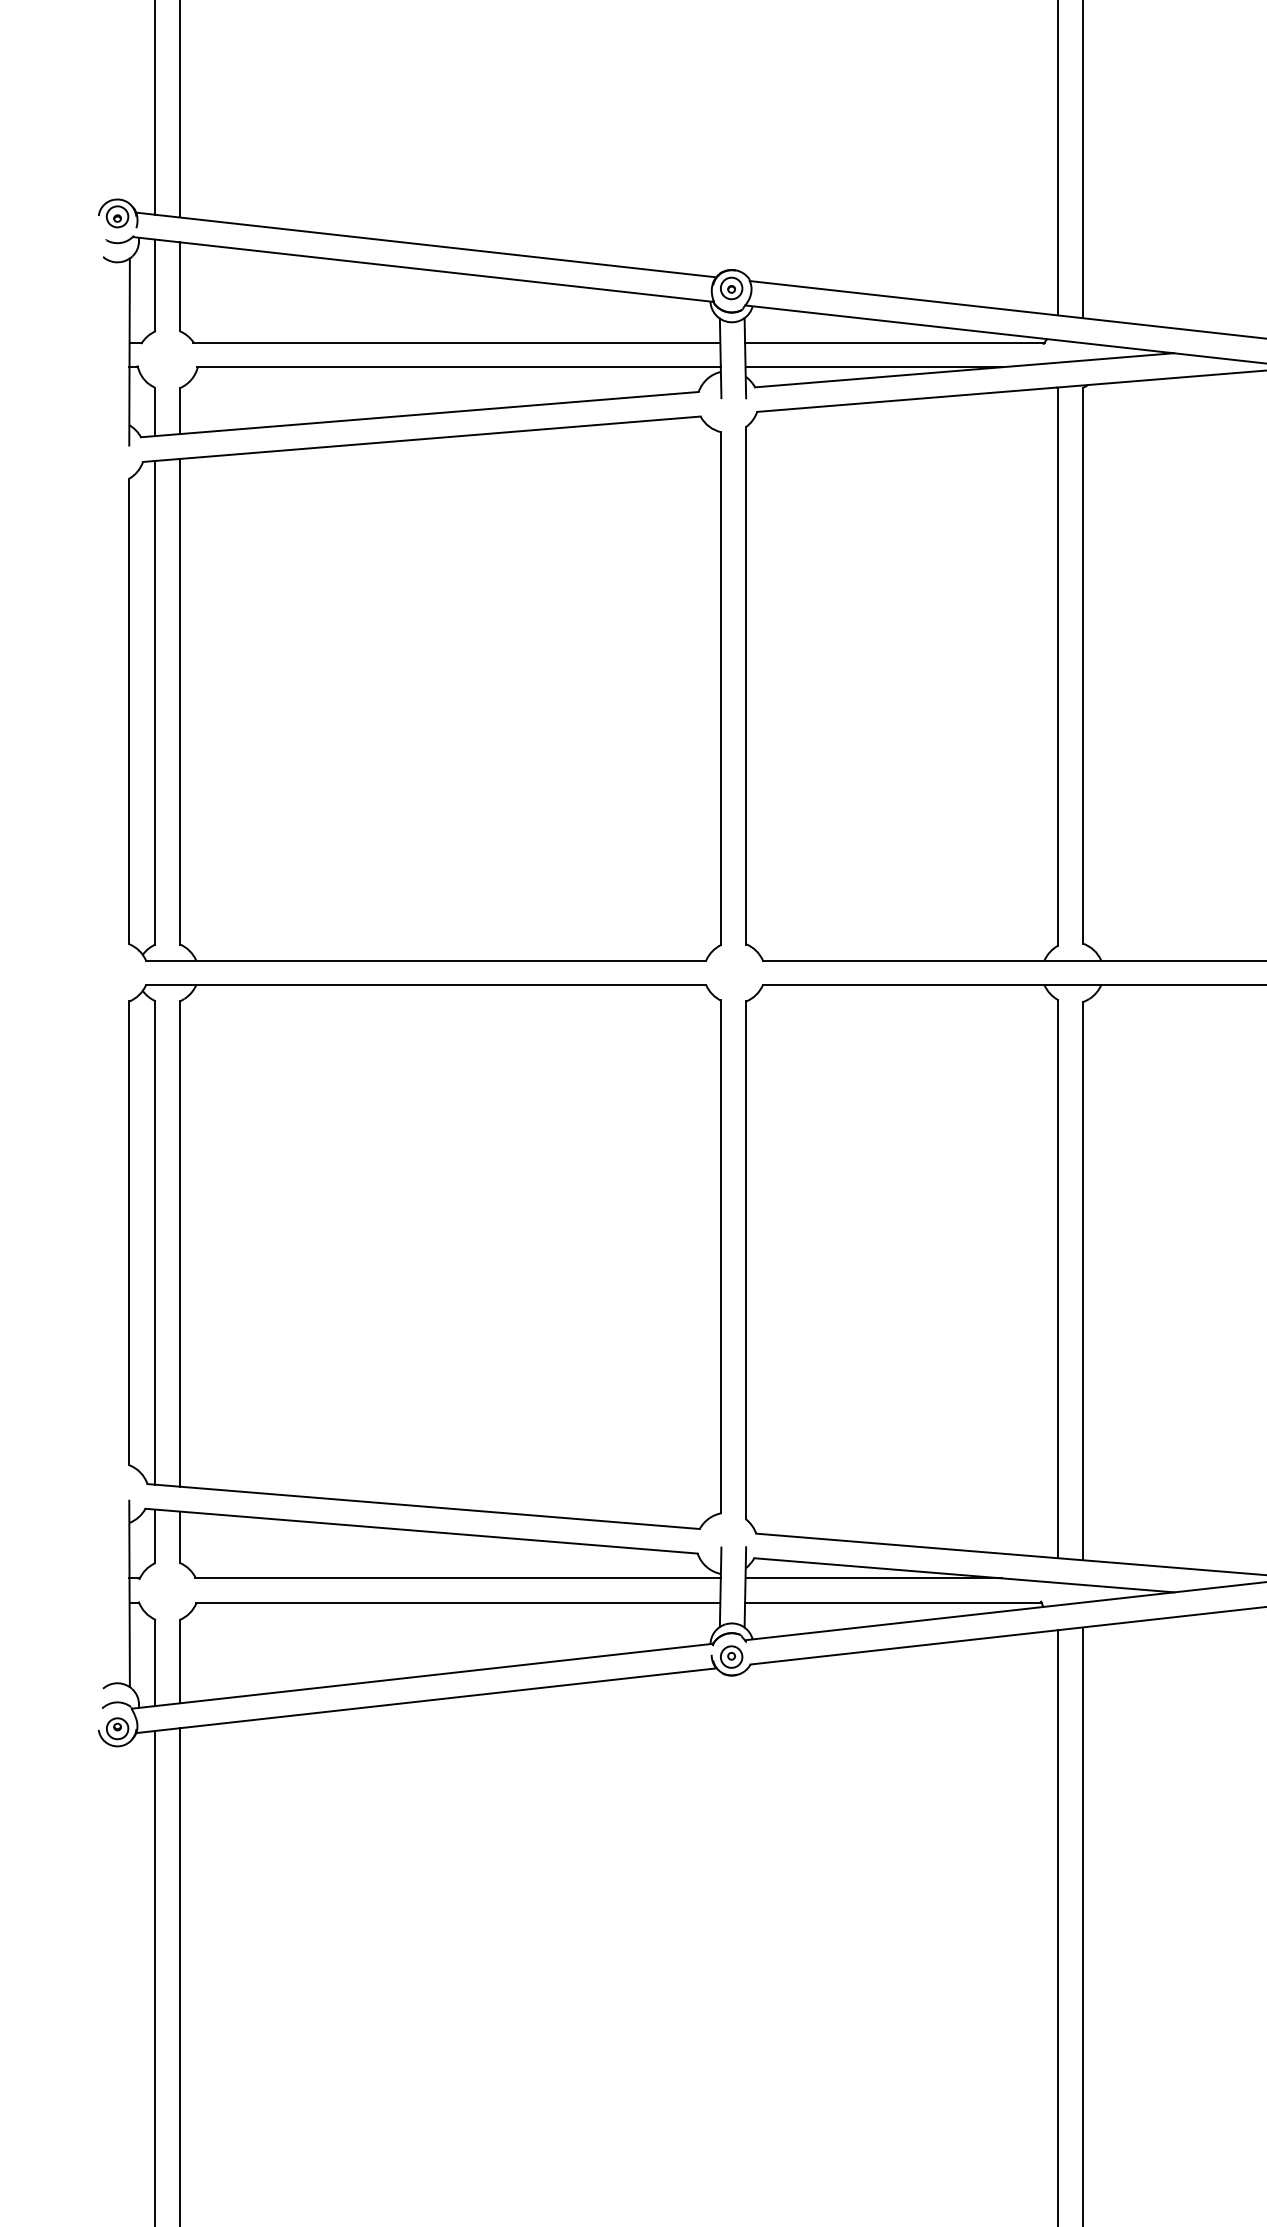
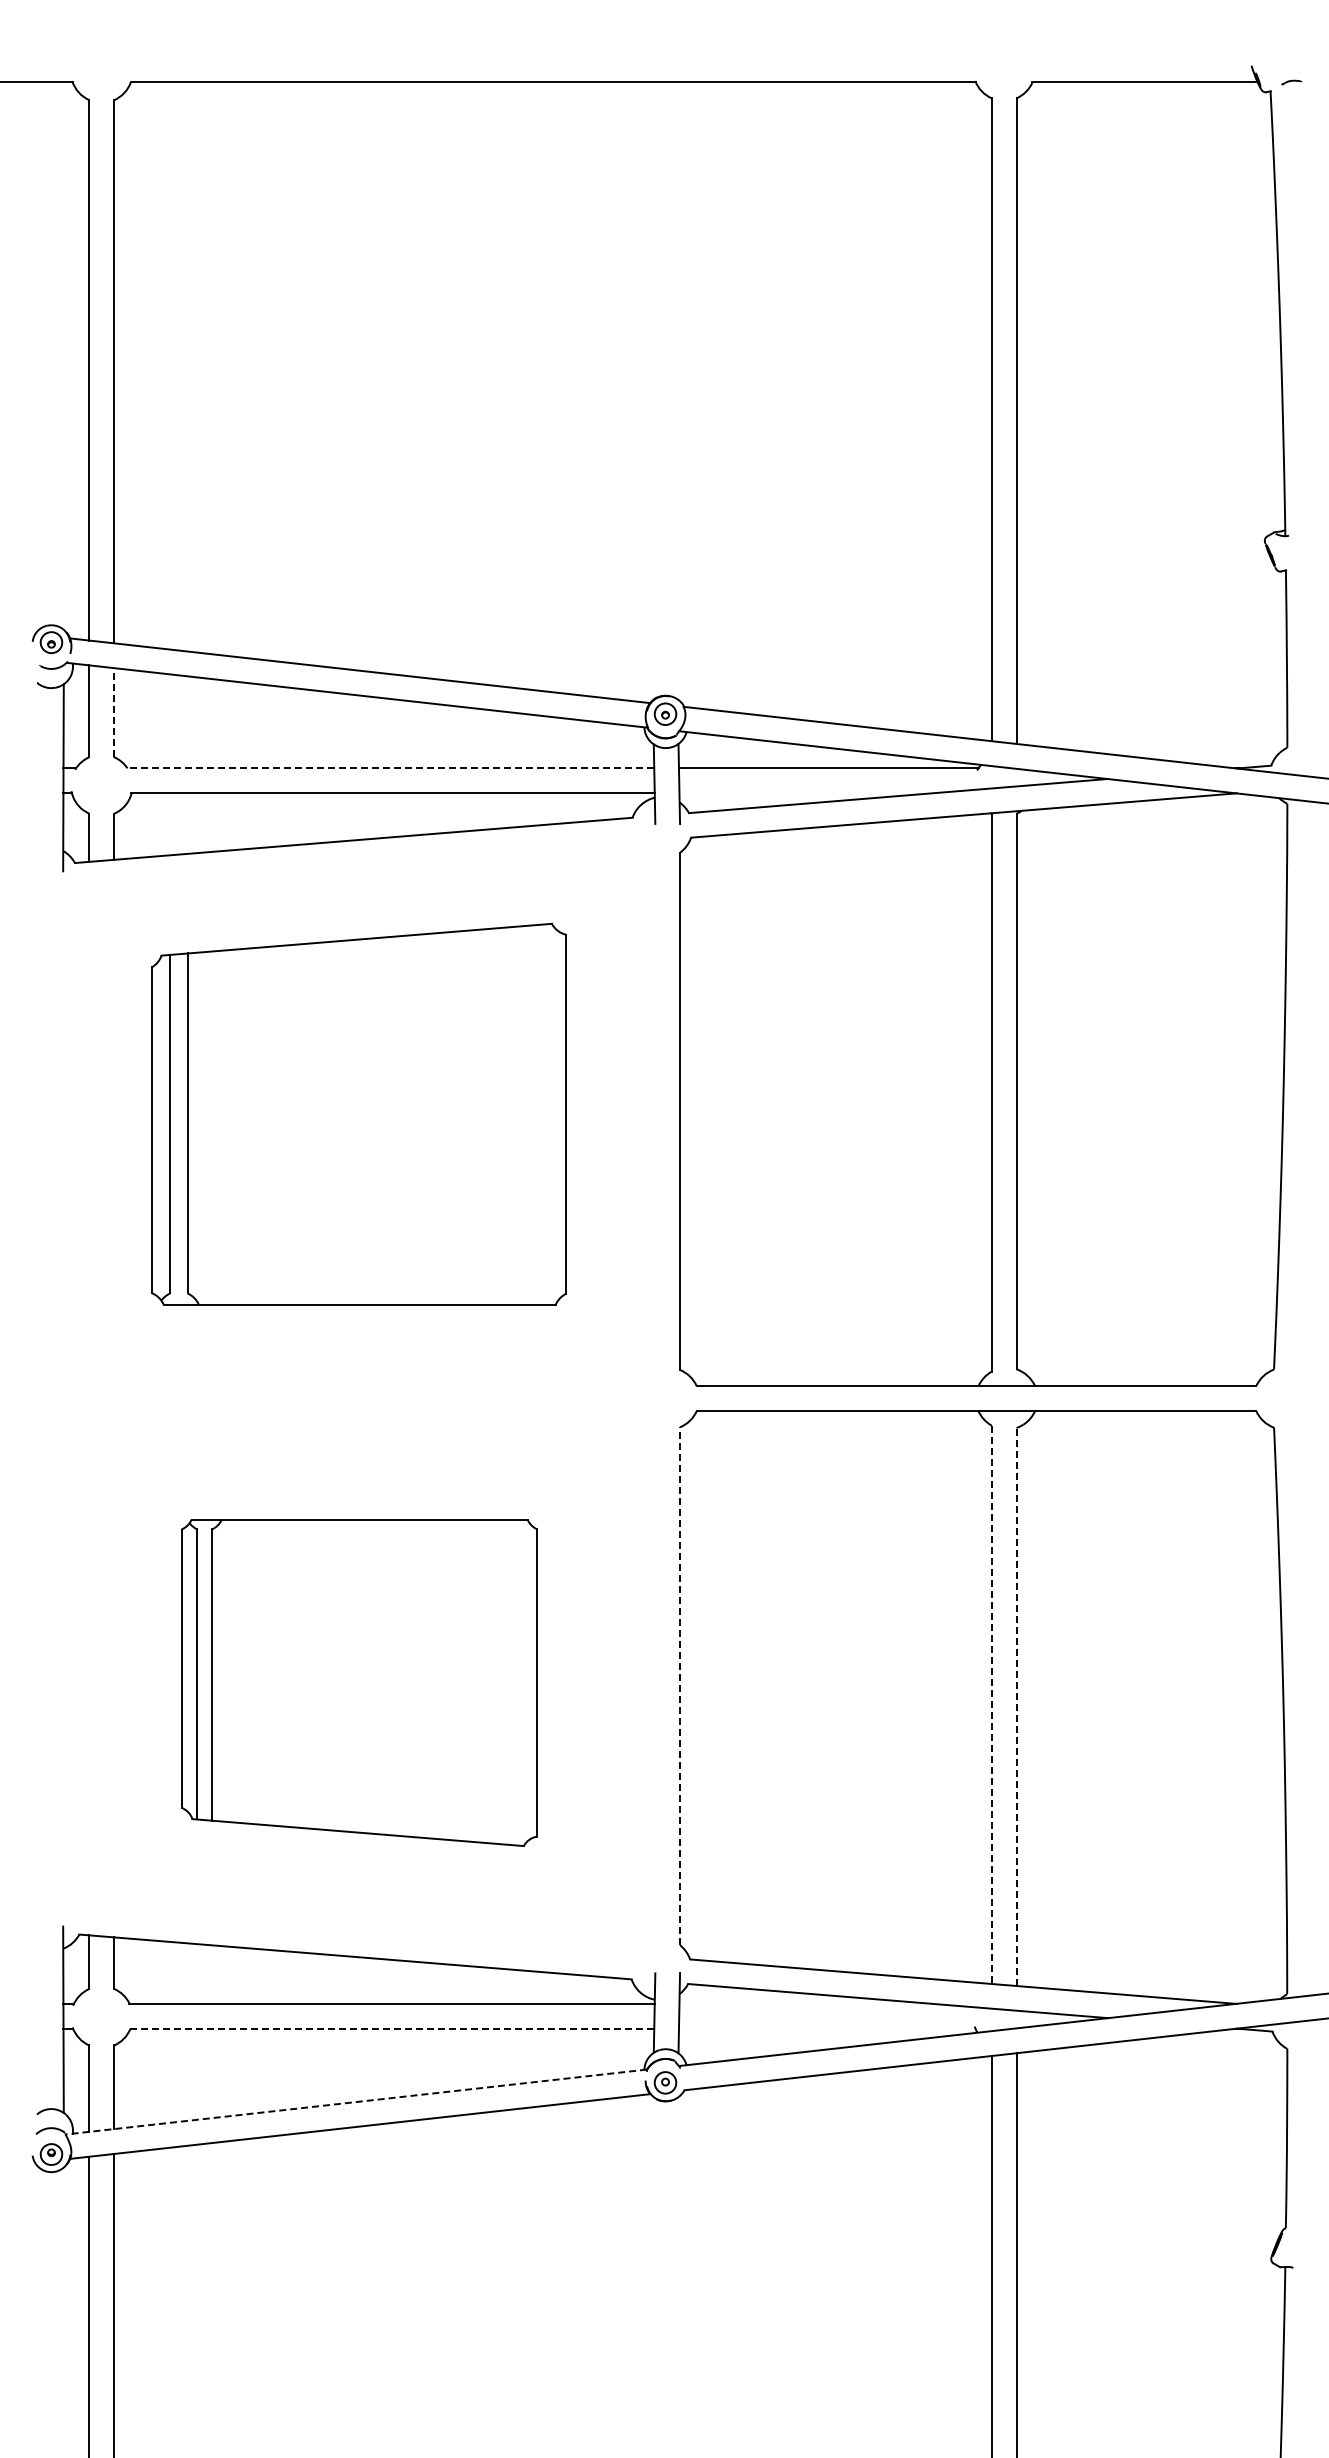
line: (180, 286) -> (114, 712), solid -> dashed
line: (456, 342) -> (390, 768), solid -> dashed
line: (873, 367) -> (807, 793), removed
part: (424, 687) -> (358, 1113), size x0.7
part: (424, 1256) -> (358, 1682), size x0.6
line: (746, 1259) -> (680, 1685), solid -> dashed
line: (1057, 1279) -> (991, 1705), solid -> dashed
line: (1082, 1280) -> (1016, 1706), solid -> dashed
line: (873, 1578) -> (807, 2004), removed
line: (458, 1602) -> (392, 2028), solid -> dashed
line: (892, 1602) -> (826, 2028), removed
line: (421, 1676) -> (355, 2102), solid -> dashed

